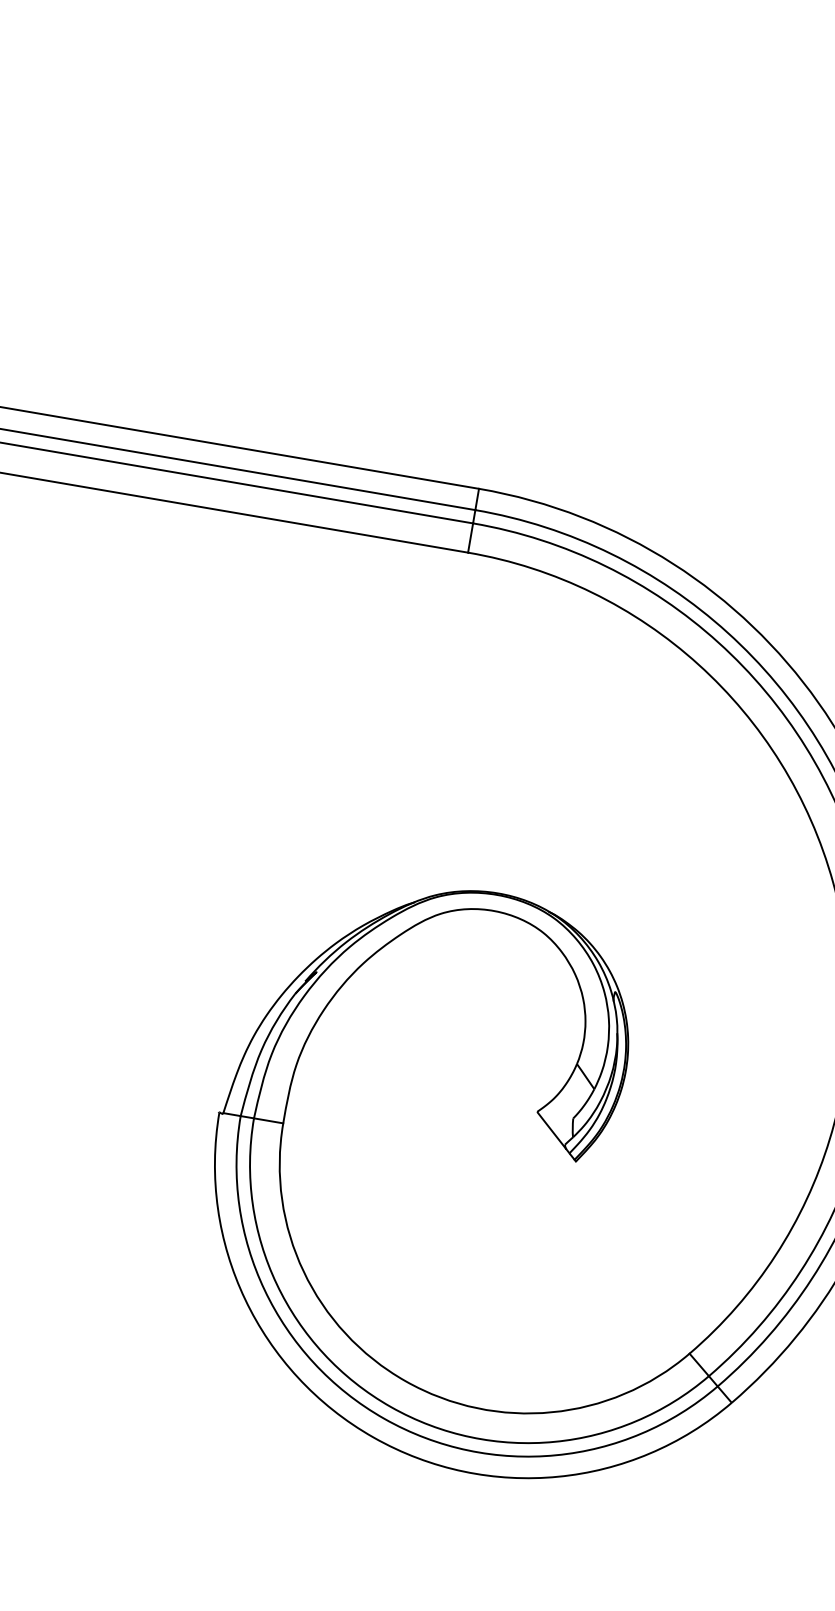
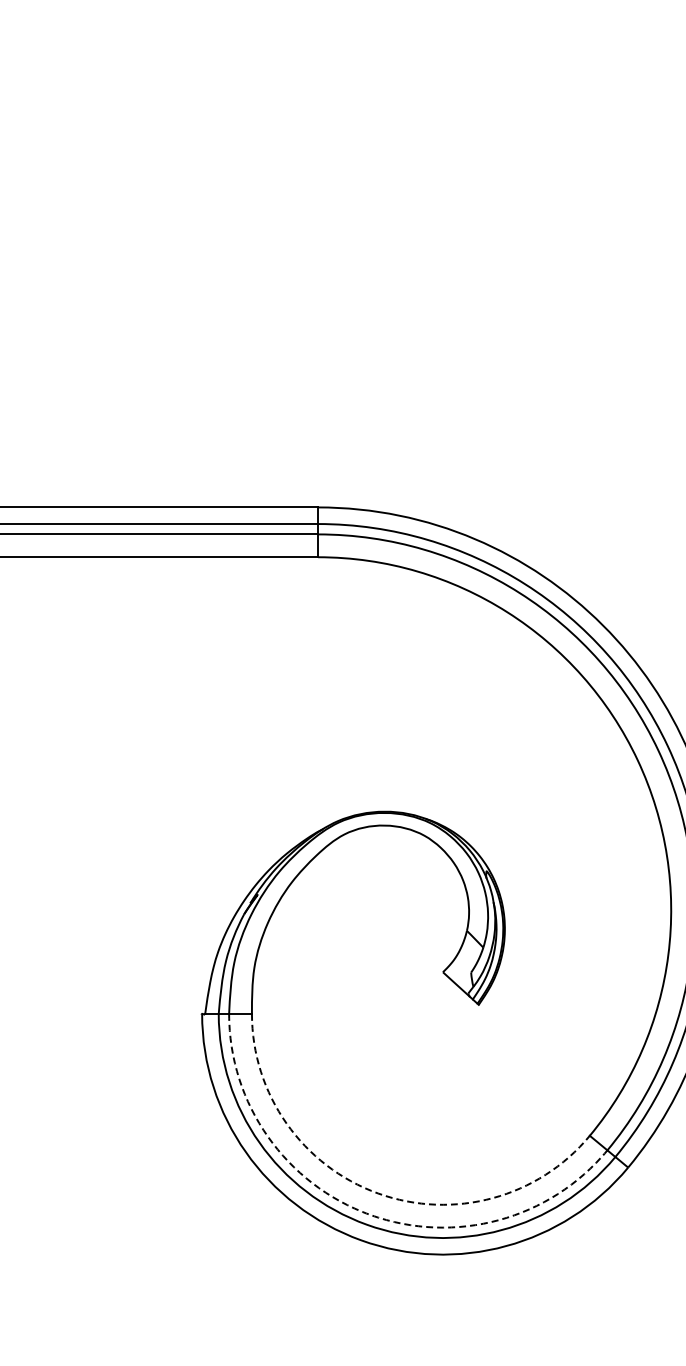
arc: (406, 1381) -> (378, 1193), solid -> dashed
arc: (391, 1406) -> (370, 1214), solid -> dashed

